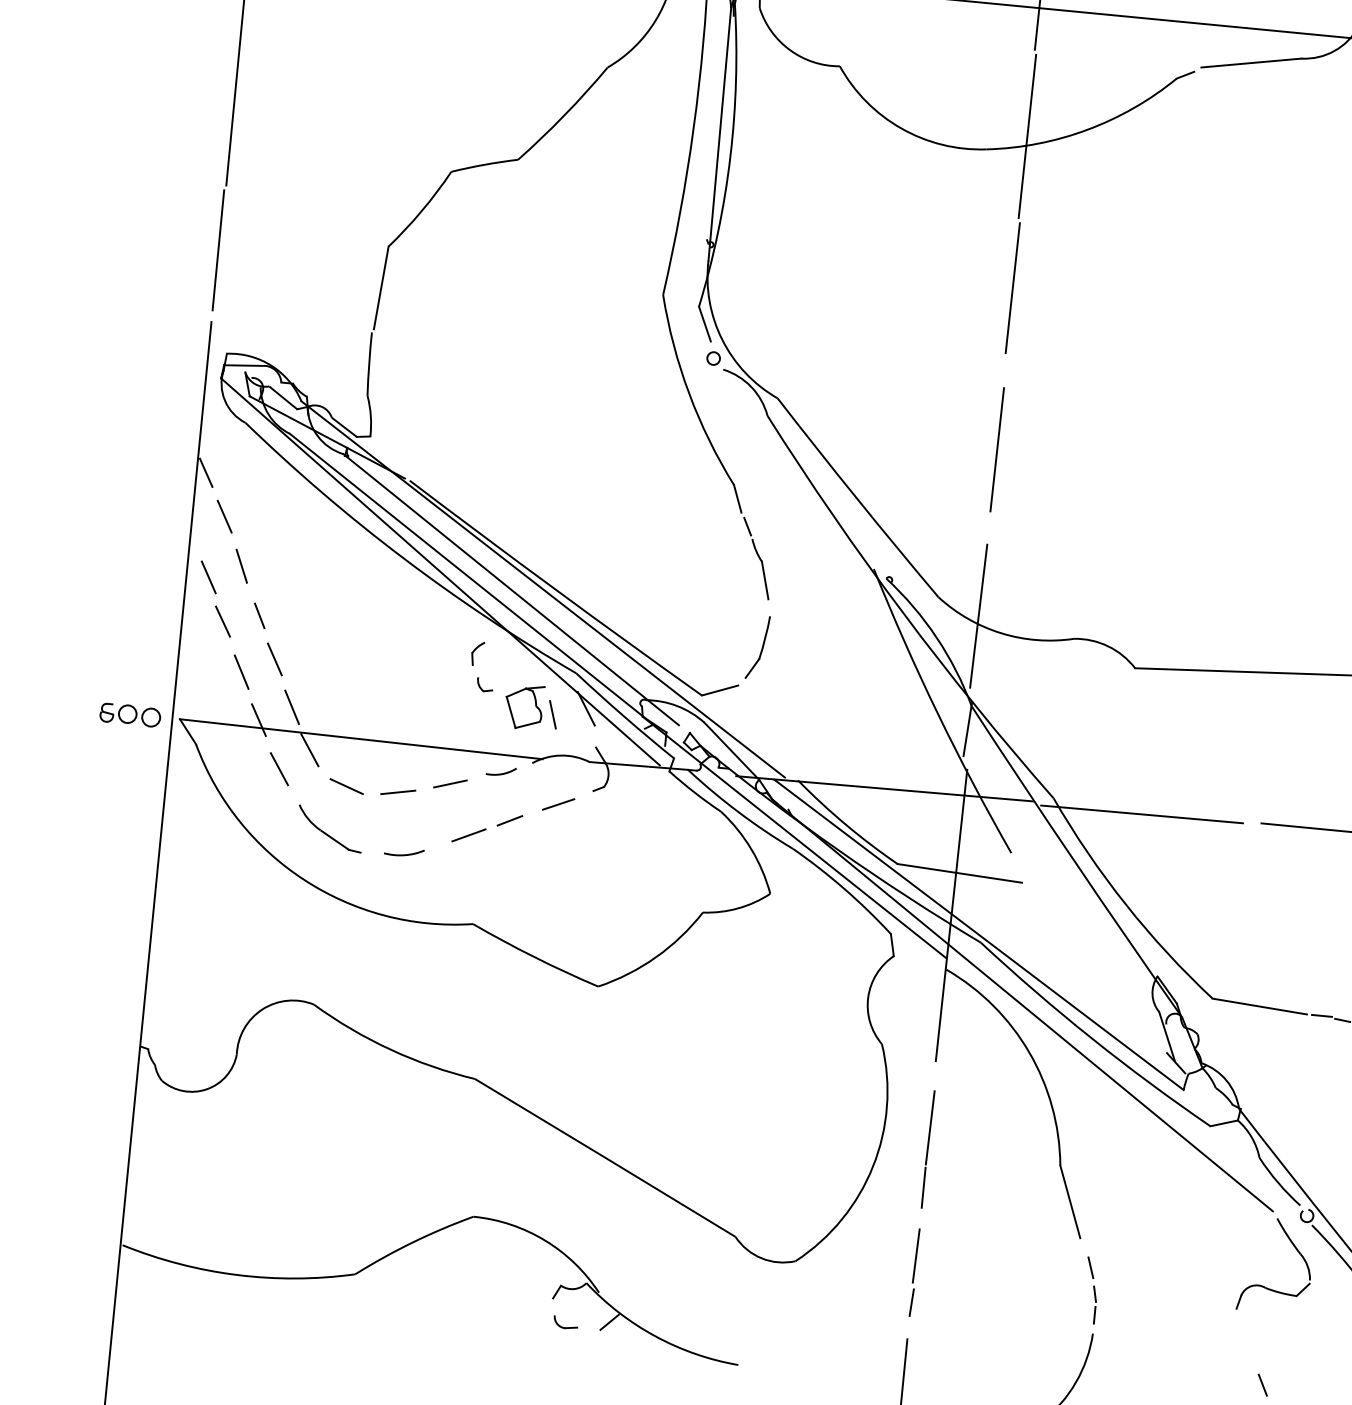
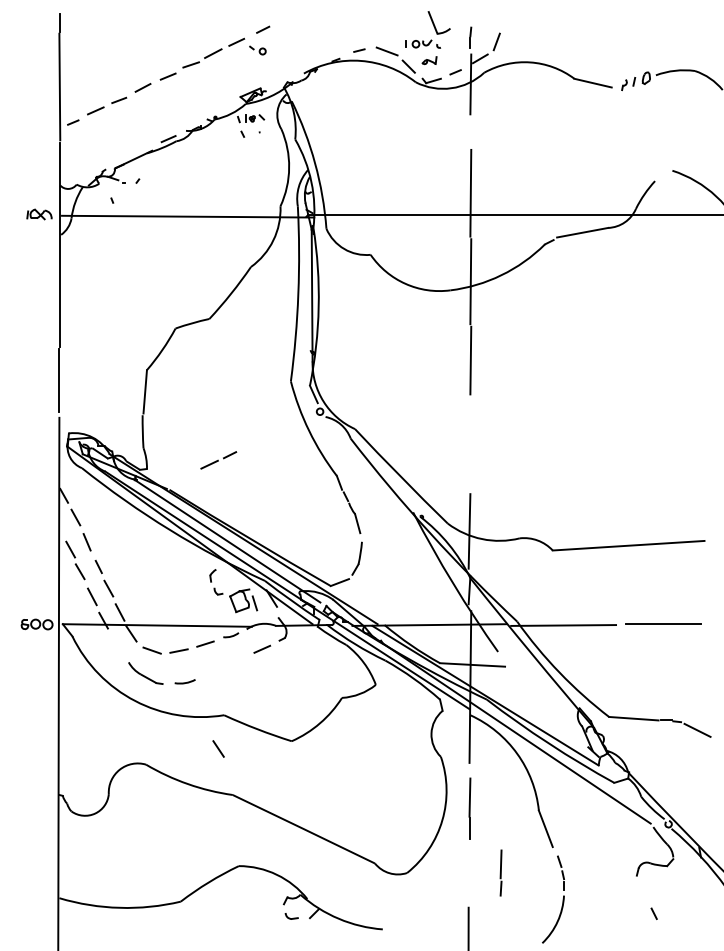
line: (996, 449) -> (470, 444), removed
line: (279, 768) -> (218, 748), moved
line: (486, 828) -> (218, 460), moved
line: (913, 1271) -> (500, 872), moved

